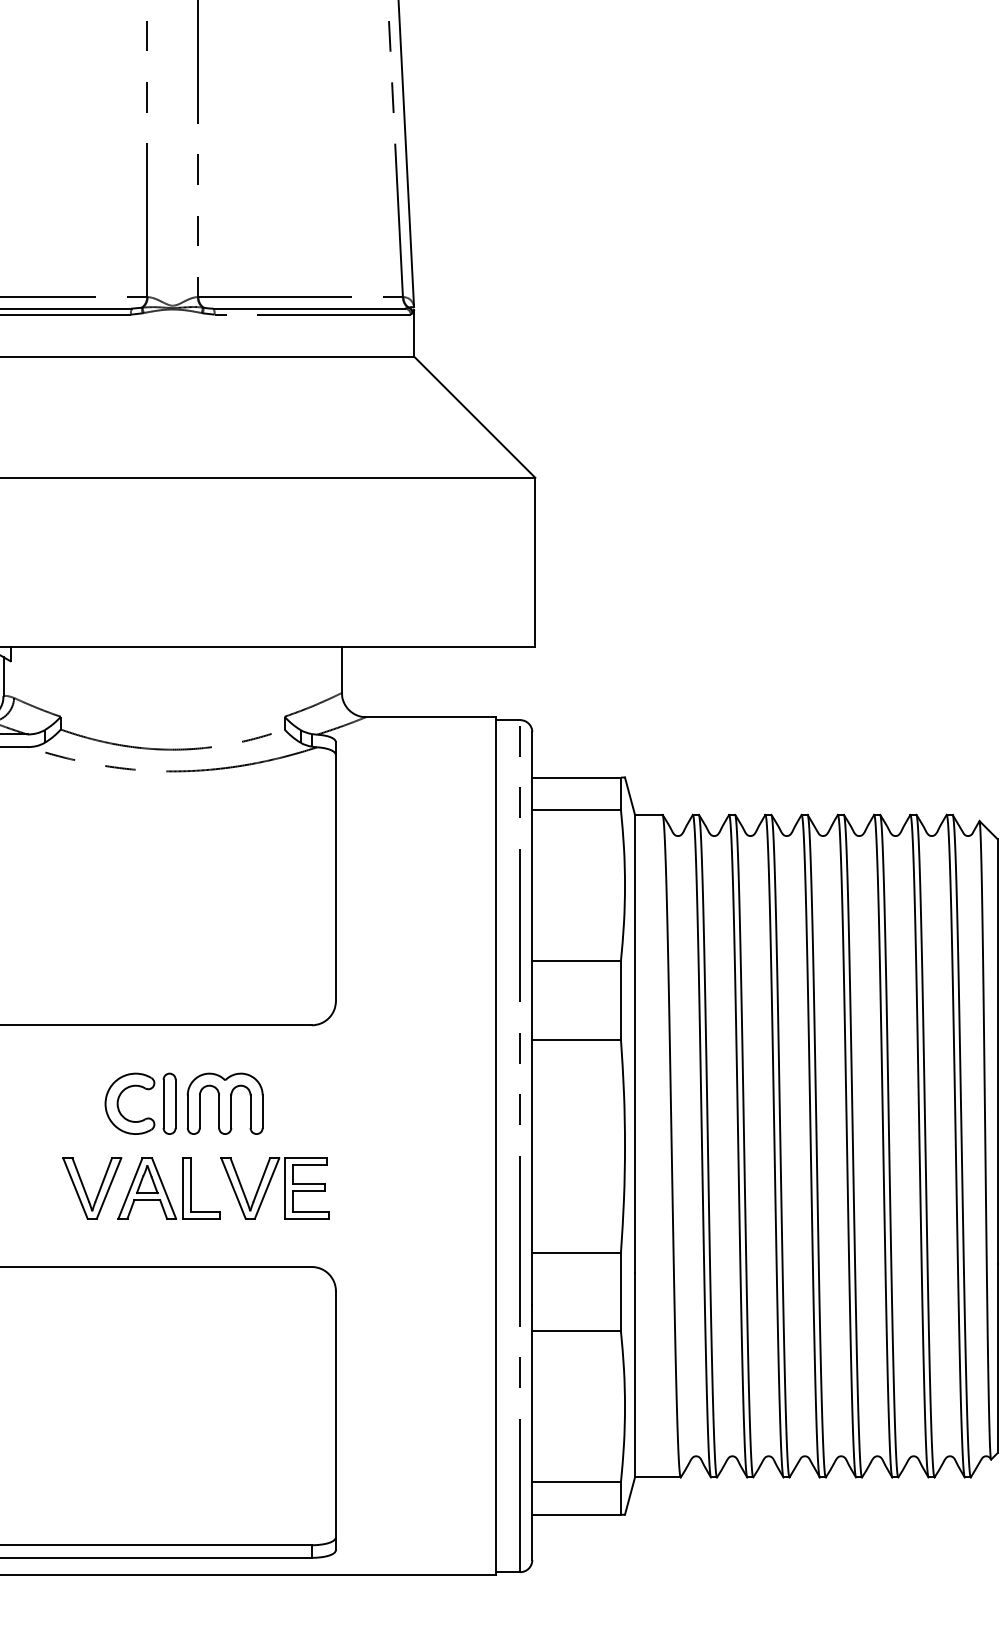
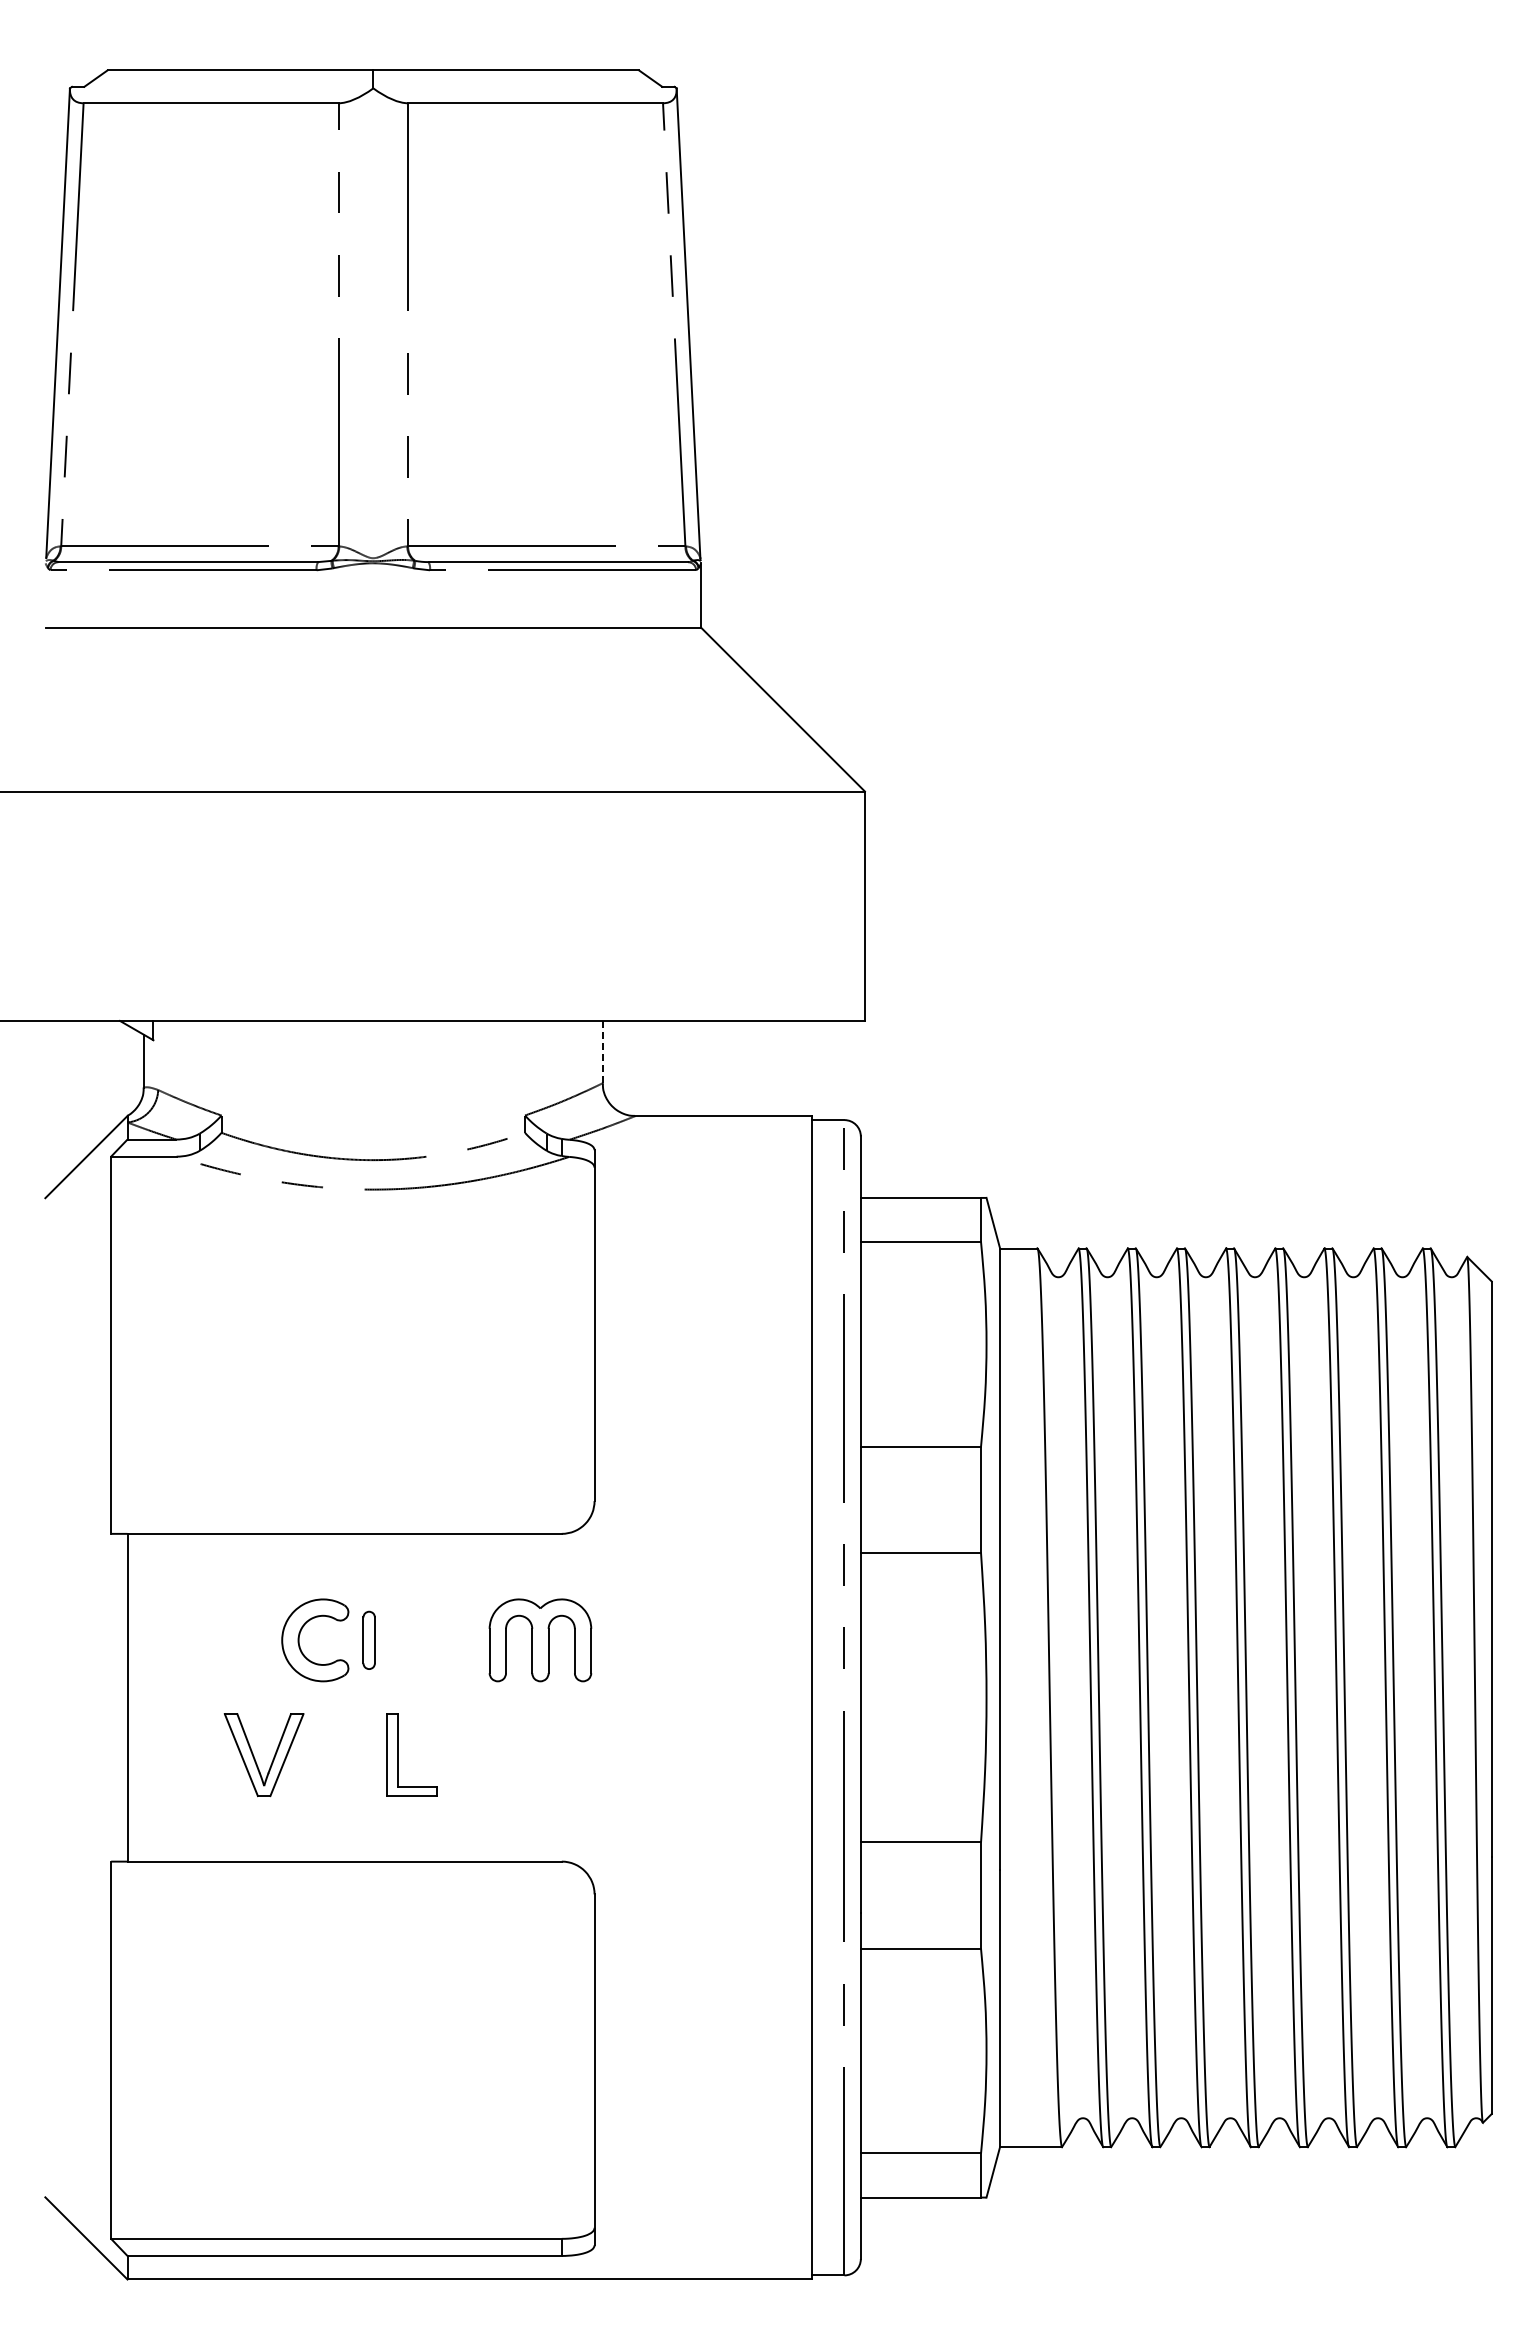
line: (341, 669) -> (602, 1051), solid -> dashed
part: (169, 1103) -> (369, 1640), size x0.7
part: (225, 1103) -> (540, 1640), moved
part: (269, 1185) -> (504, 1750), removed
part: (147, 1188) -> (338, 1755), removed

